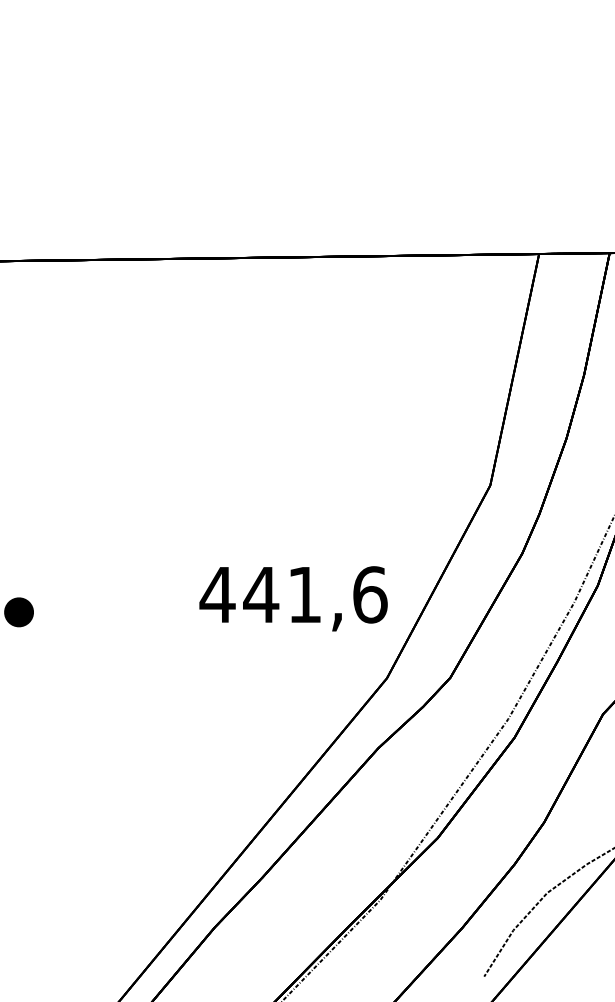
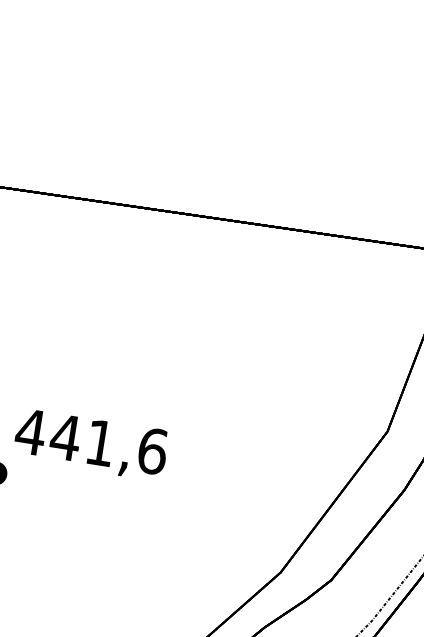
text: (293, 598) -> (91, 444), moved

